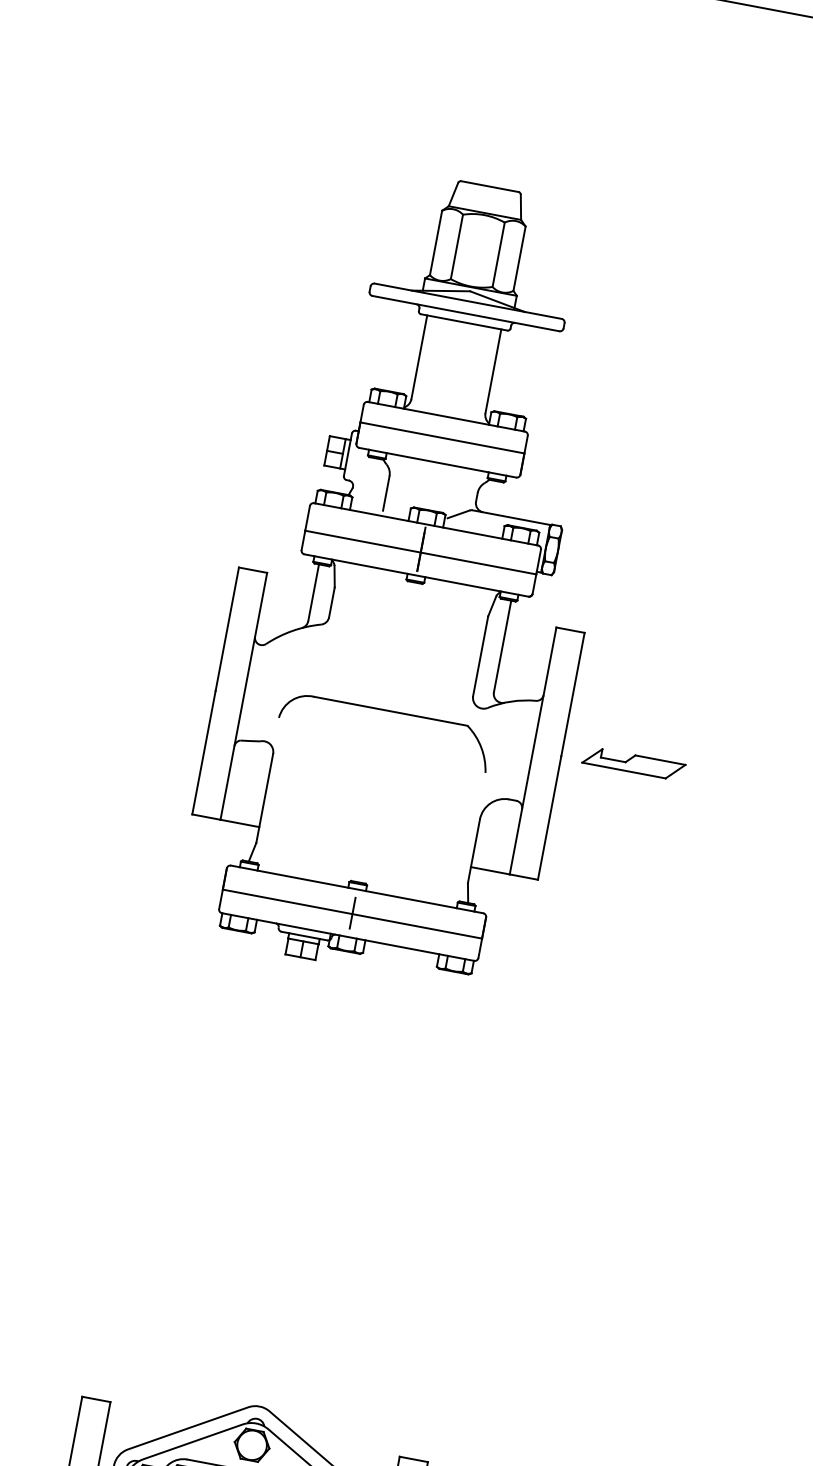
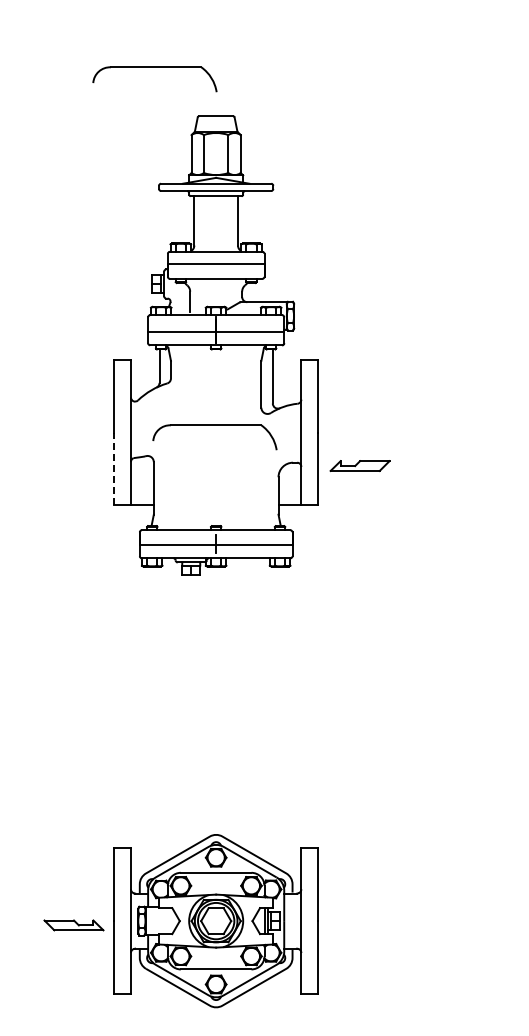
part: (400, 84) -> (154, 67), added
line: (204, 751) -> (114, 468), solid -> dashed
part: (633, 762) -> (359, 465), moved

